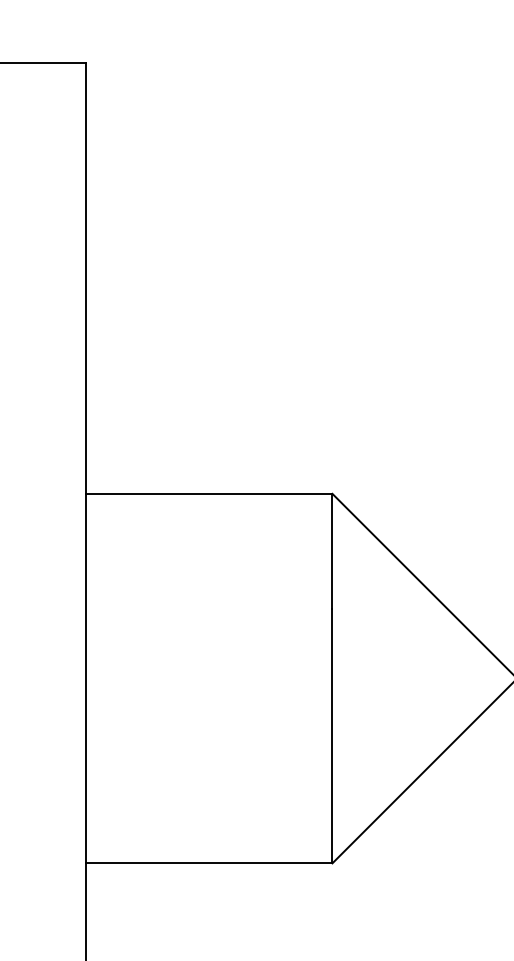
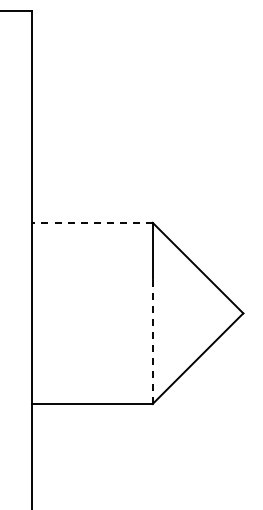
line: (207, 493) -> (91, 222), solid -> dashed
line: (331, 735) -> (152, 341), solid -> dashed

